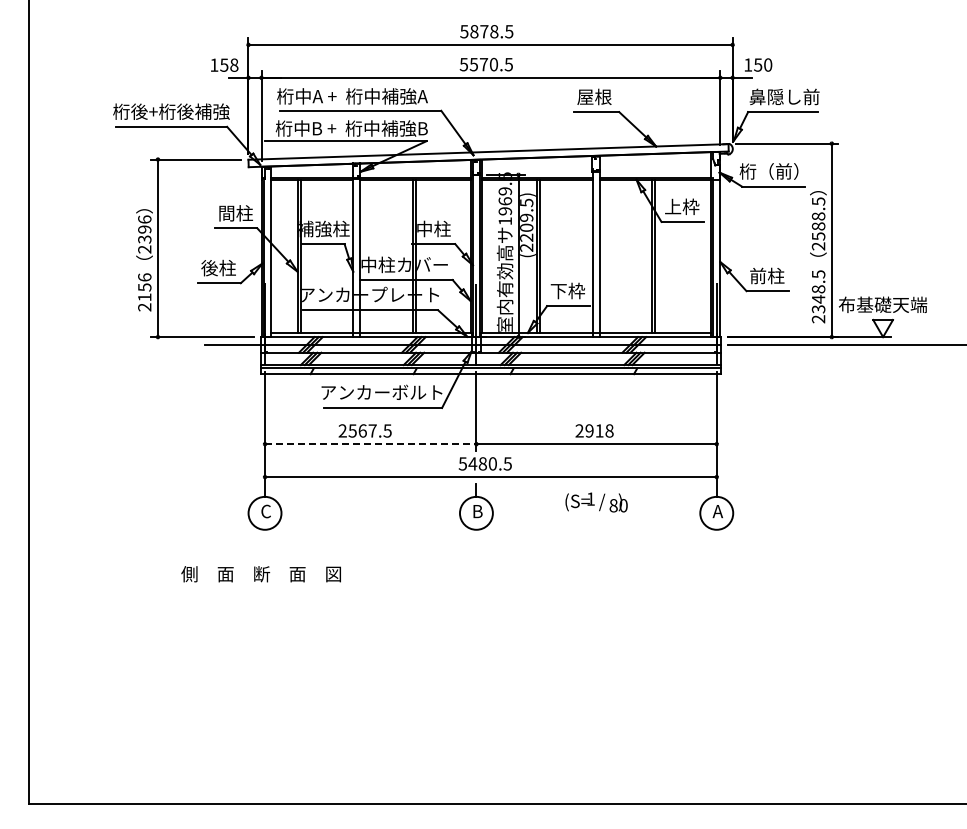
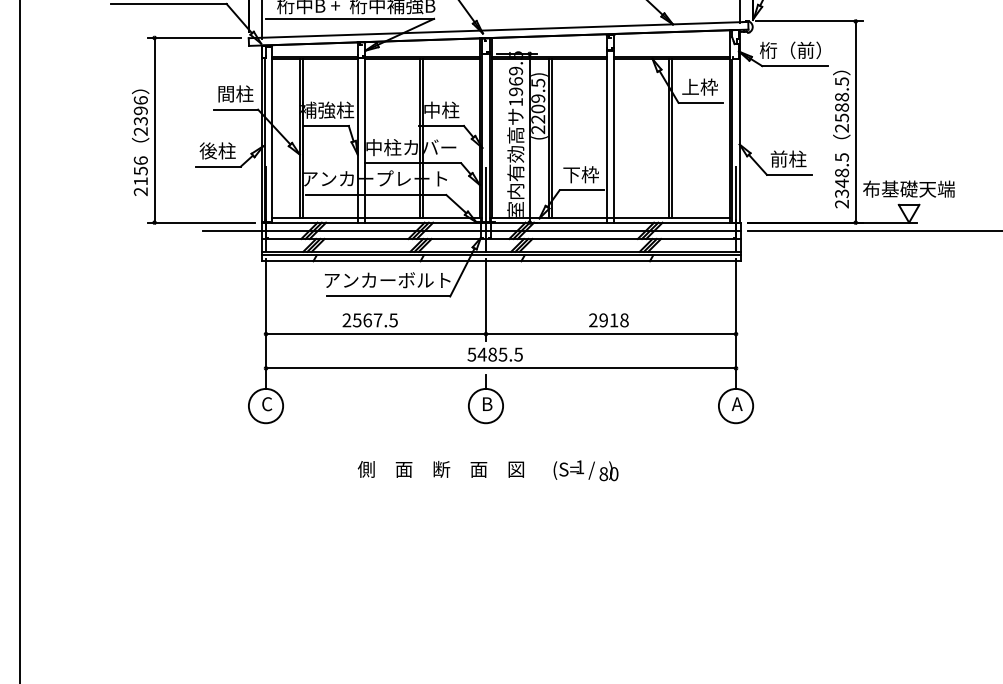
line: (370, 444) -> (375, 334), dashed -> solid
text: (492, 463) -> (502, 354), 5480.5 -> 5485.5
text: (596, 502) -> (585, 470), moved
text: (260, 574) -> (440, 469), moved

